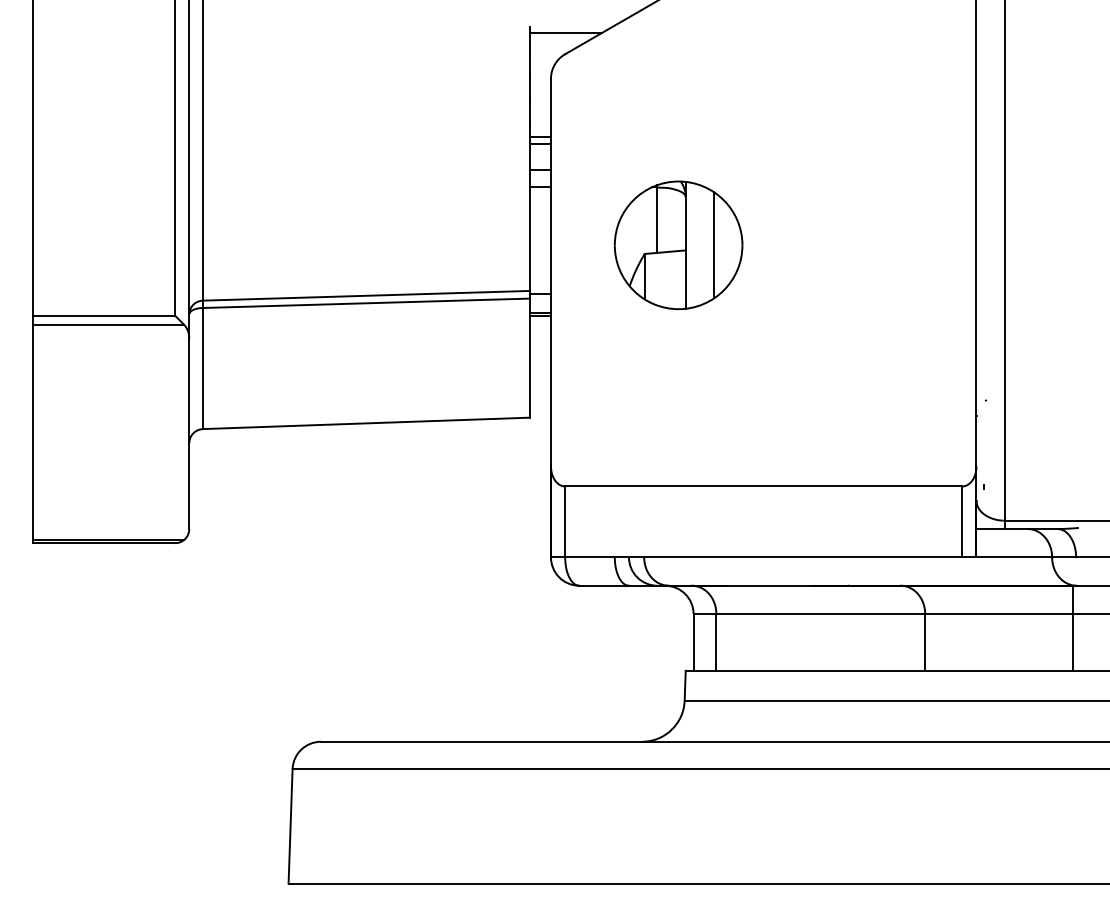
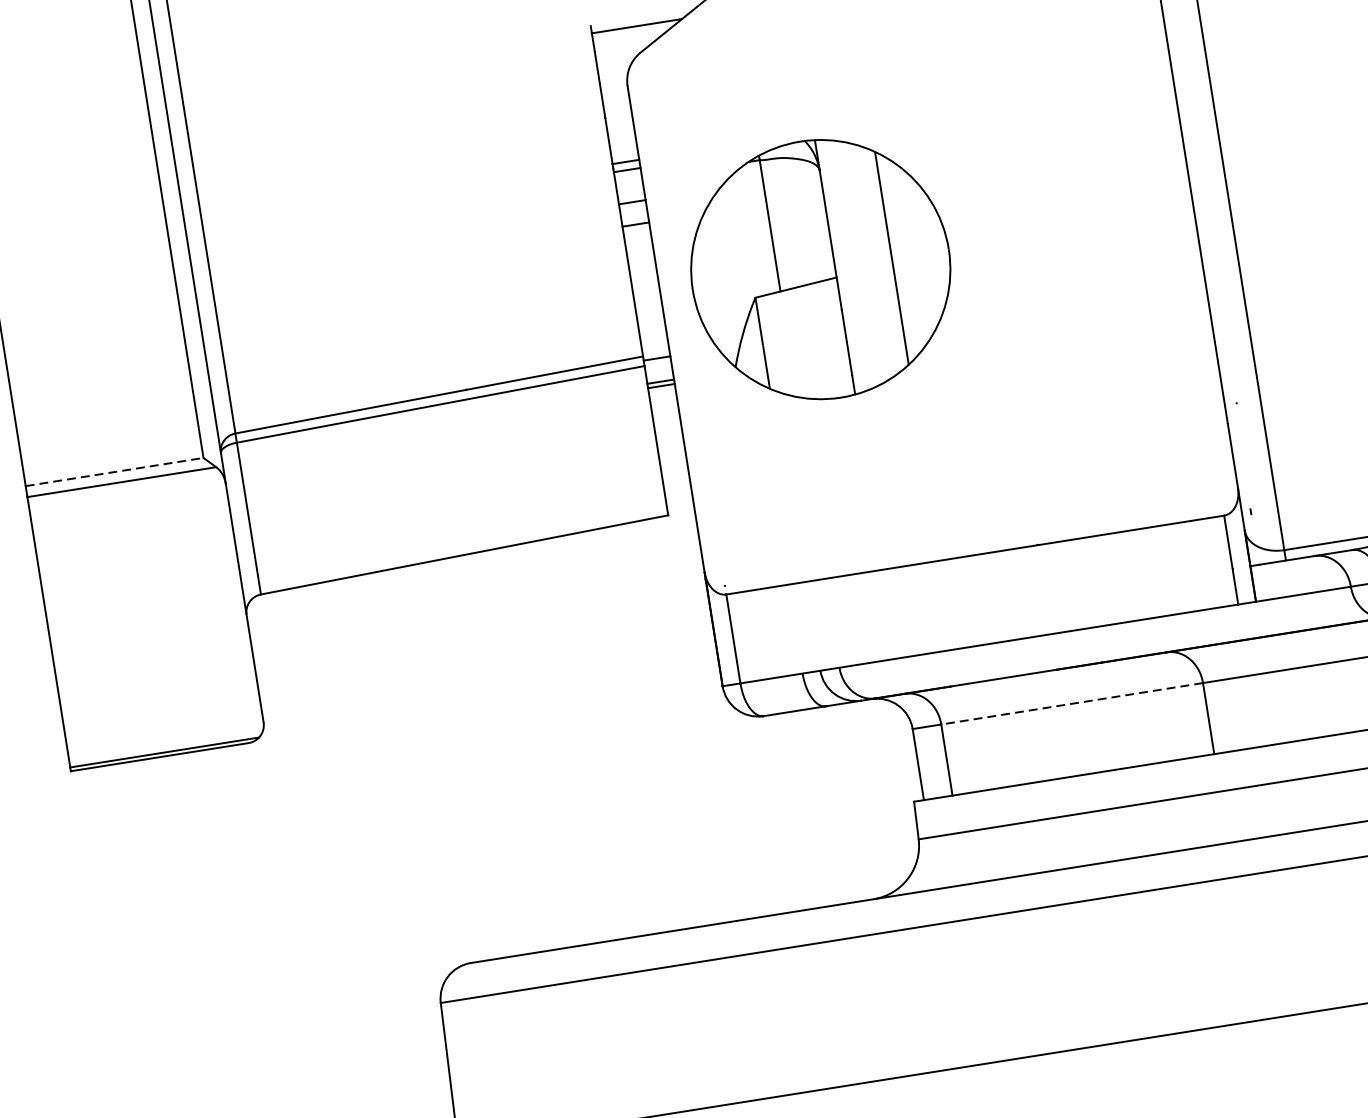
part: (678, 245) -> (820, 269), size x1.6
line: (104, 315) -> (114, 471), solid -> dashed
line: (820, 614) -> (1071, 704), solid -> dashed

